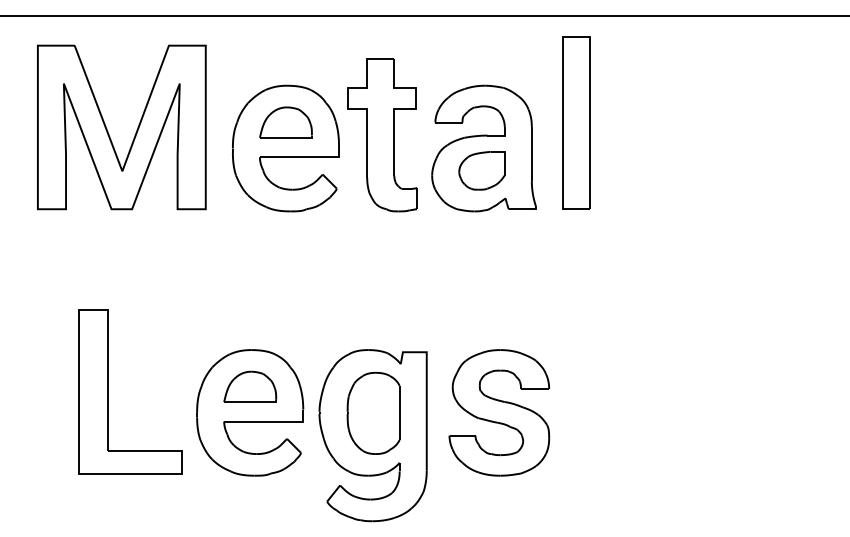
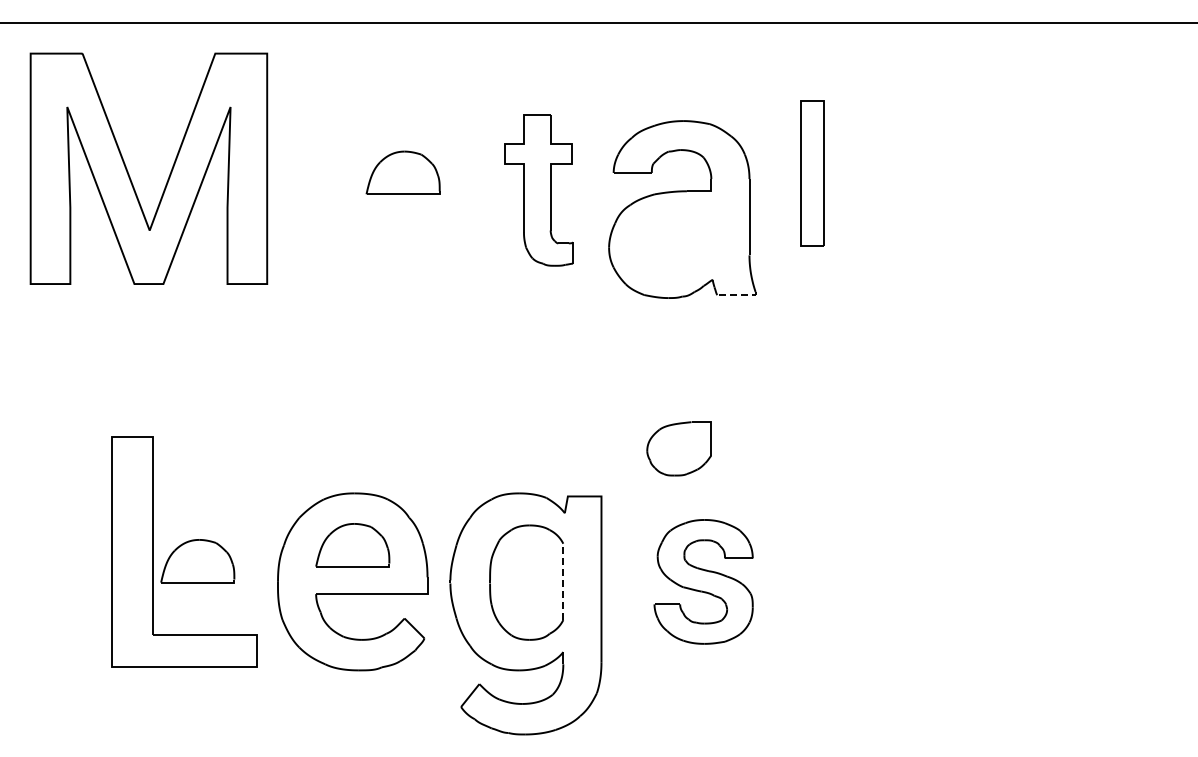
part: (576, 122) -> (812, 173), size x0.6
part: (108, 132) -> (130, 176), moved
part: (382, 135) -> (538, 190), size x0.7
part: (285, 148) -> (402, 209), removed
part: (481, 170) -> (678, 448), moved
line: (524, 209) -> (738, 295), solid -> dashed
part: (139, 398) -> (197, 561), added
line: (399, 412) -> (563, 581), solid -> dashed
part: (499, 412) -> (703, 581), size x0.7

